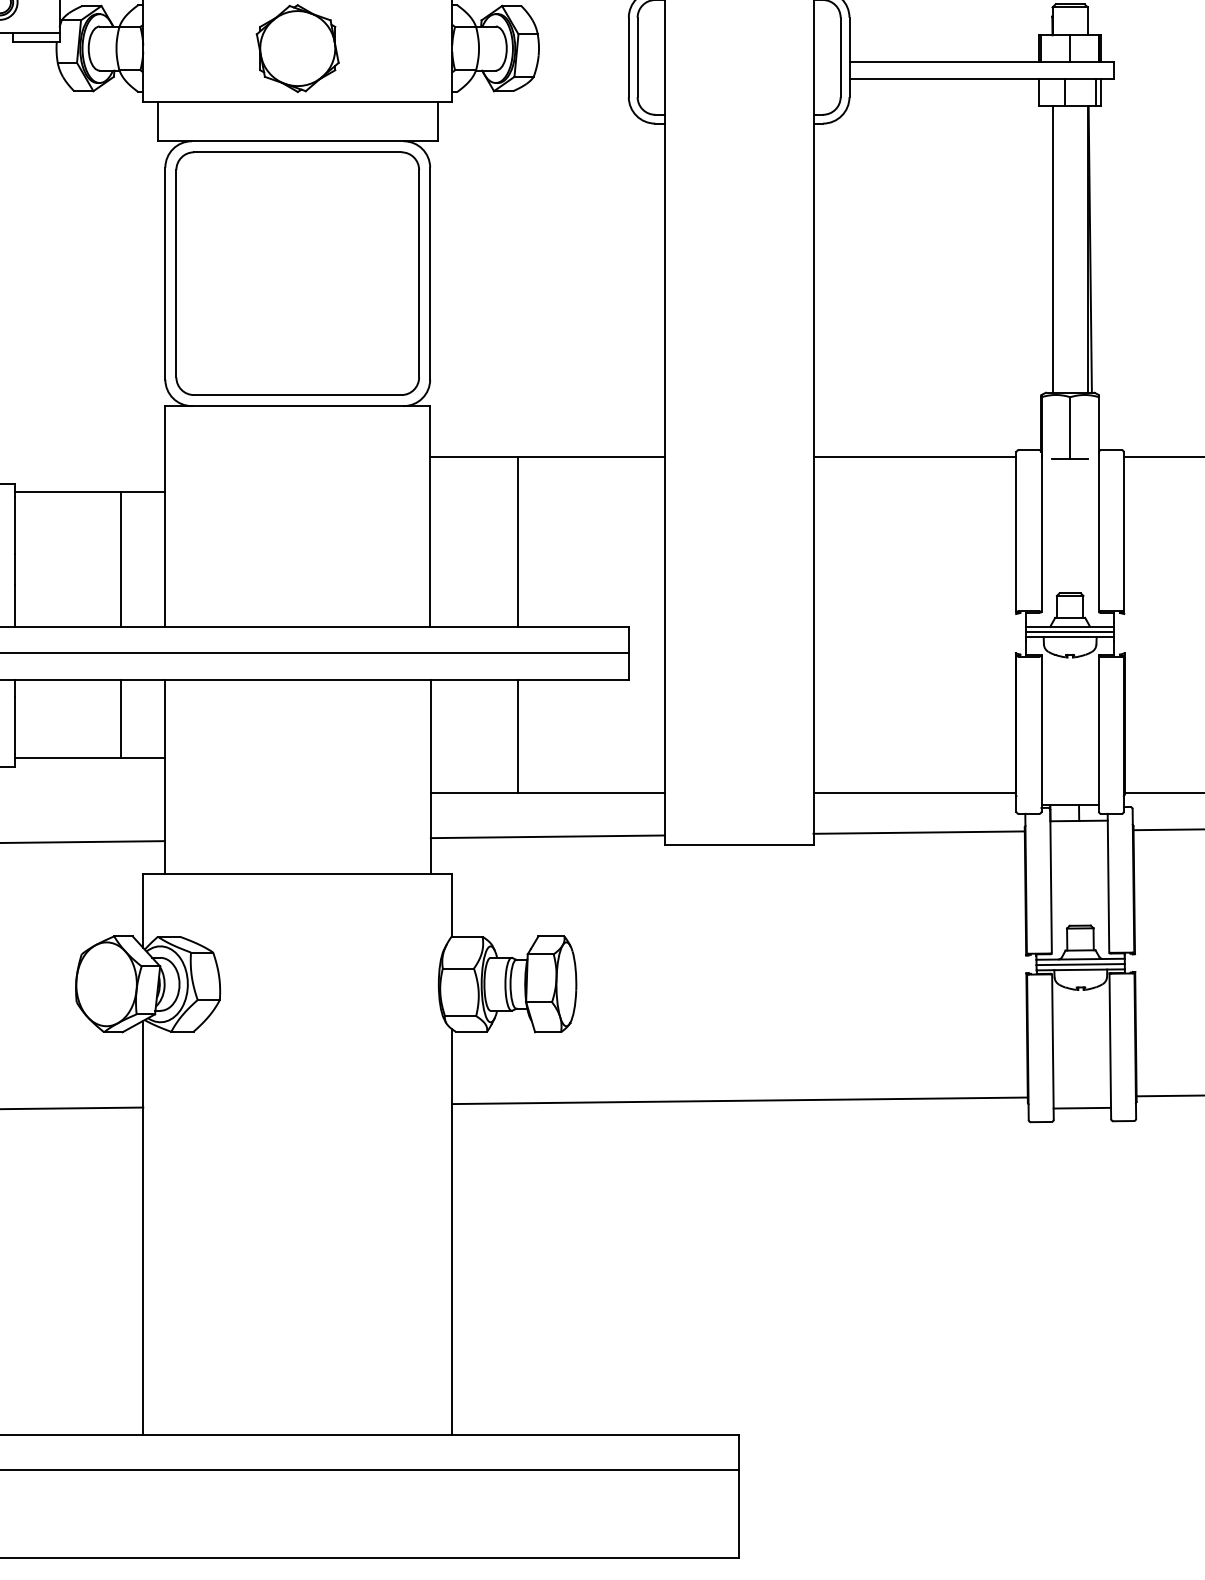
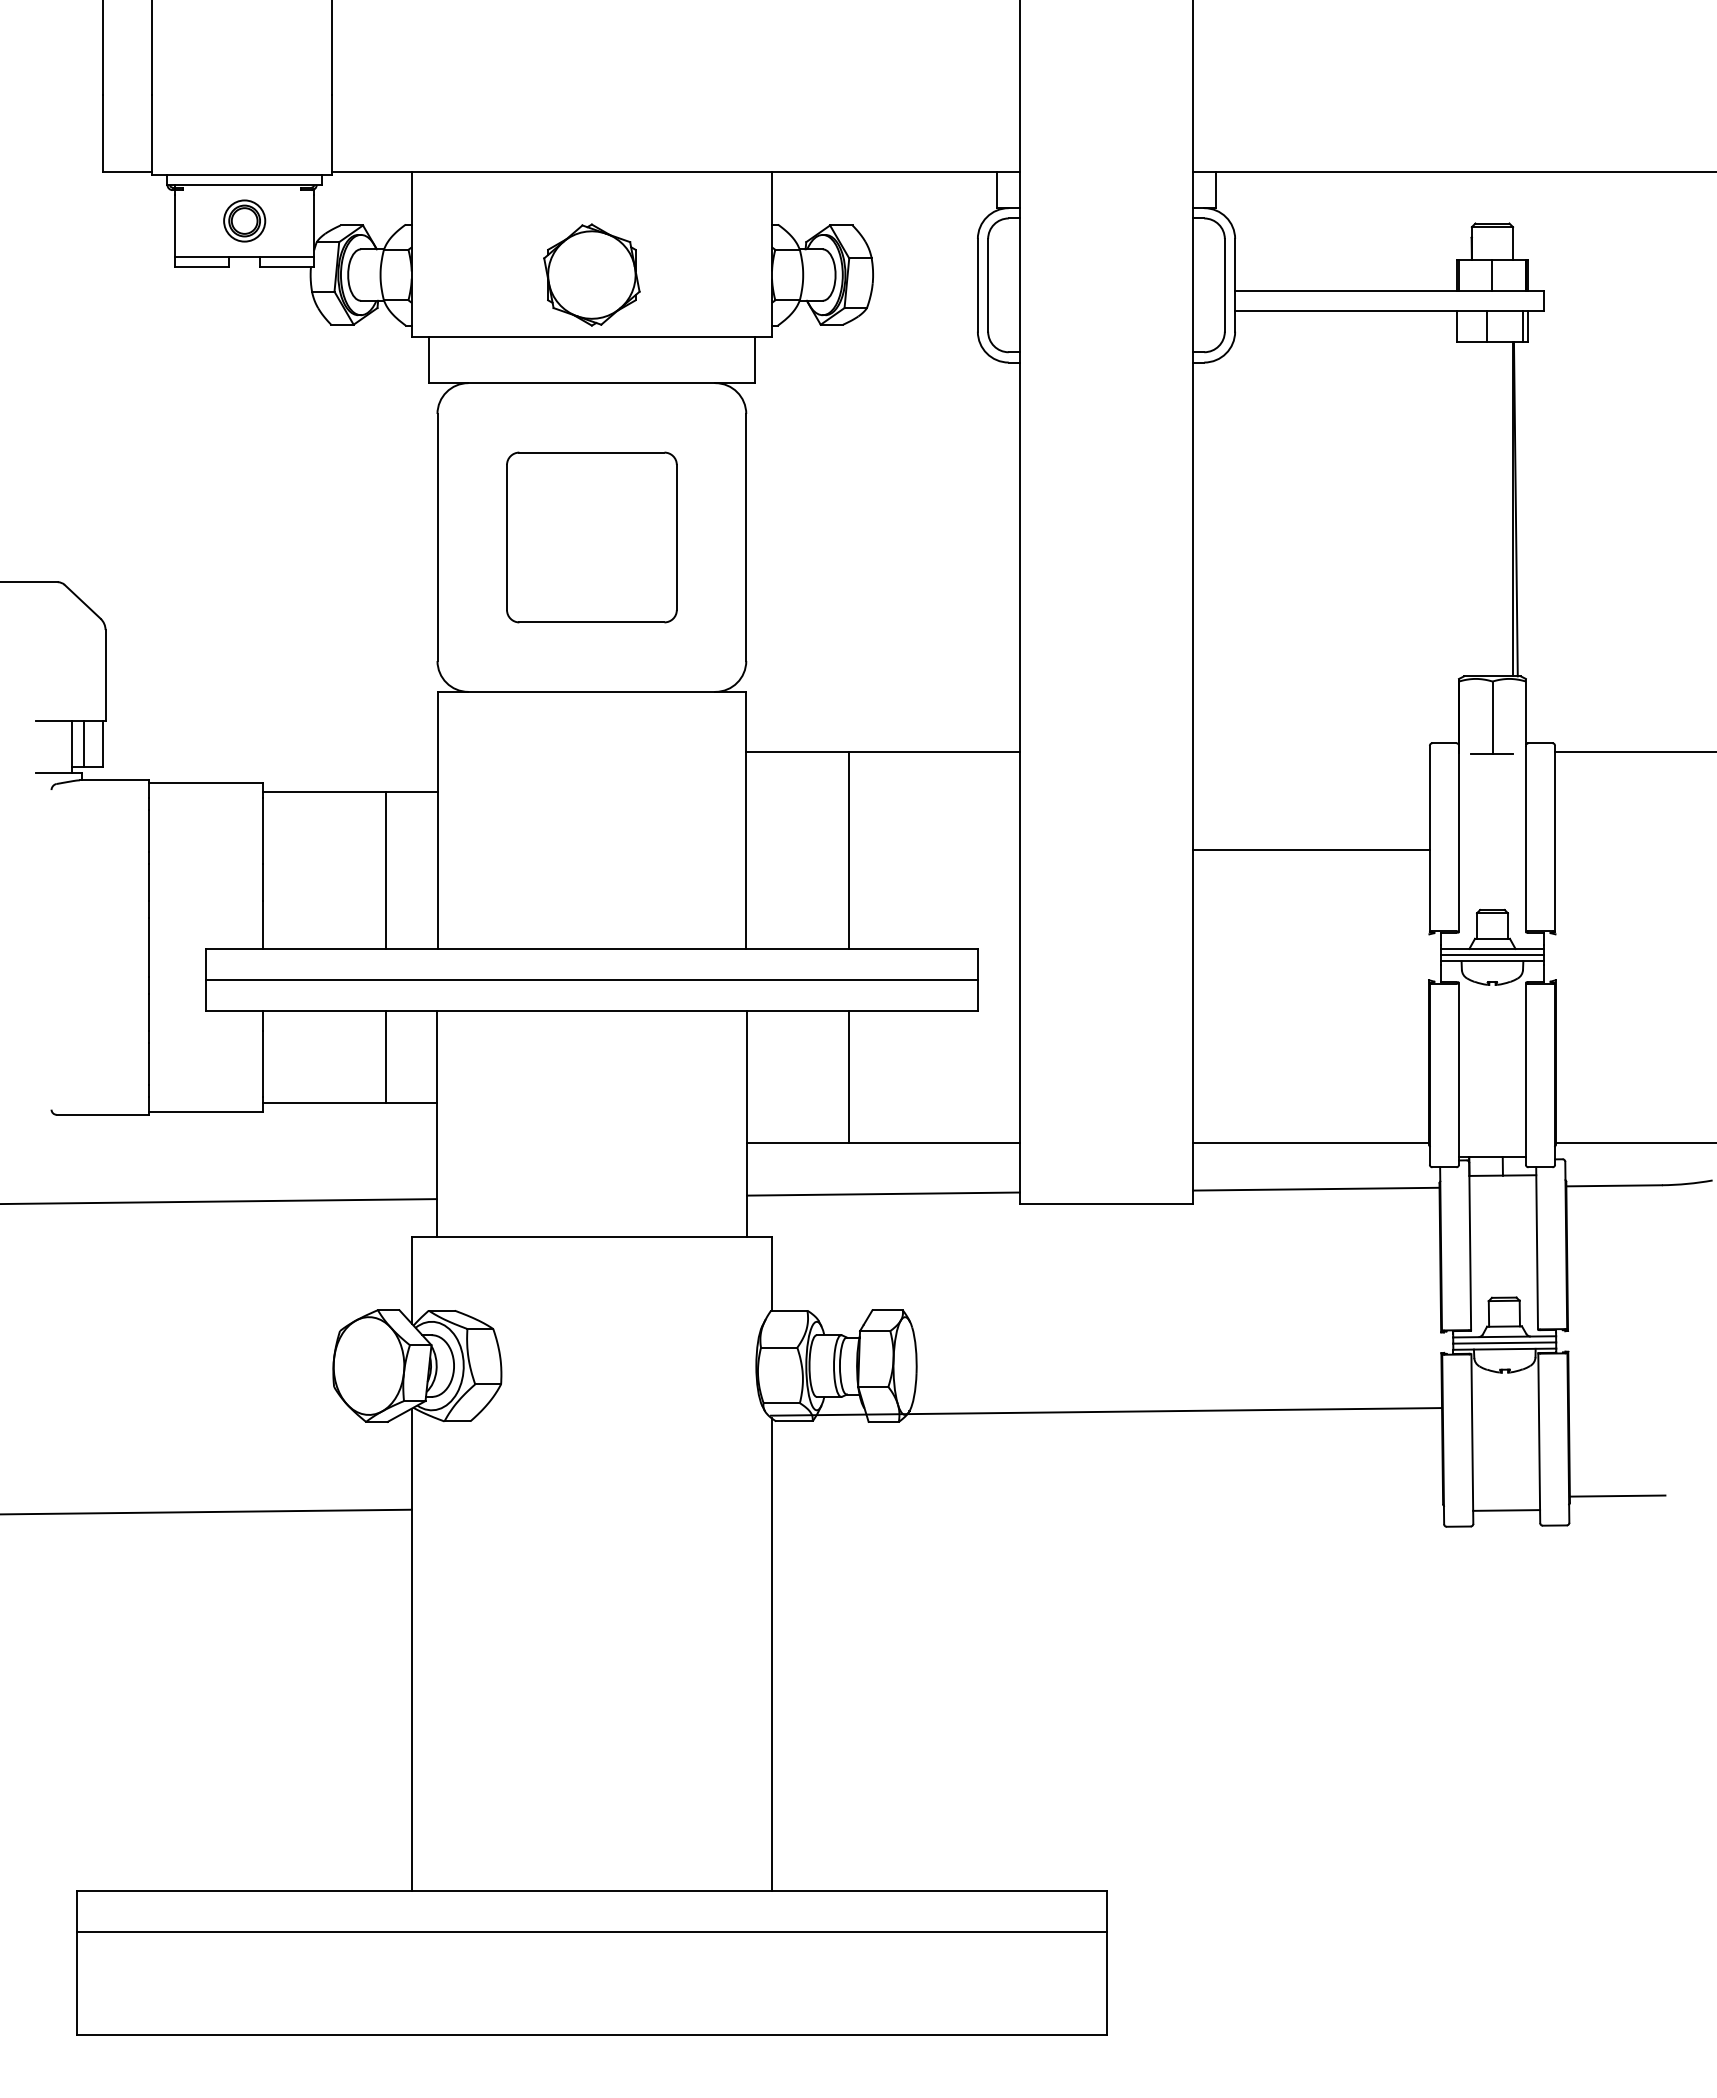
line: (1052, 248) -> (1471, 508), removed
part: (297, 273) -> (591, 537), size x0.6
line: (914, 457) -> (1311, 849), moved
line: (740, 1100) -> (1106, 1411), moved

